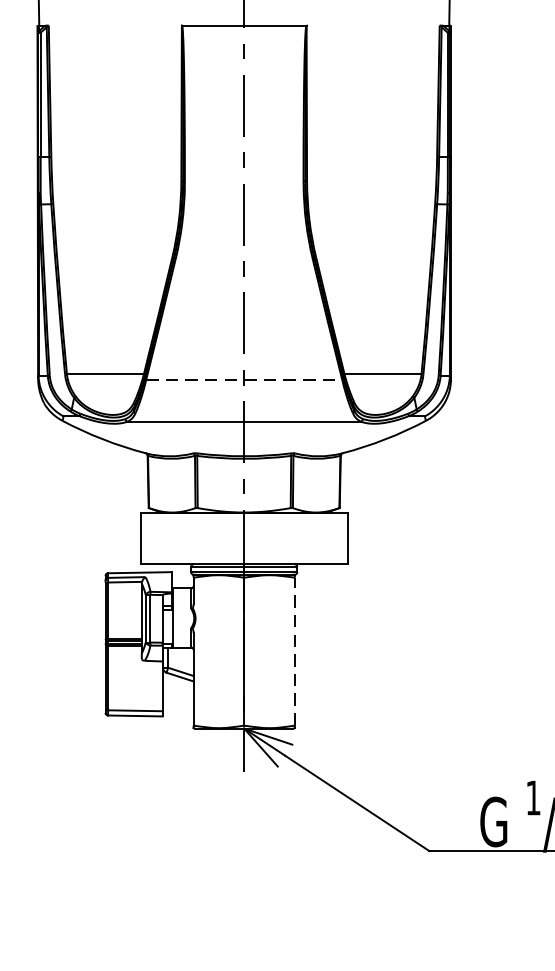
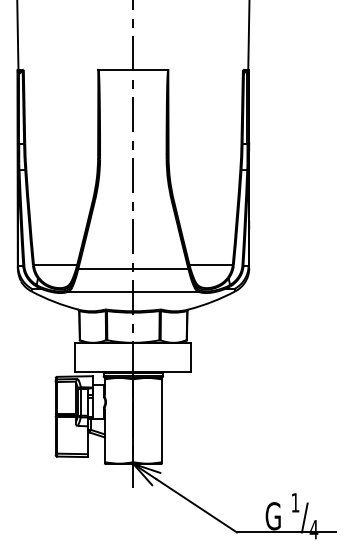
line: (244, 379) -> (133, 268), dashed -> solid
line: (294, 651) -> (161, 420), dashed -> solid

